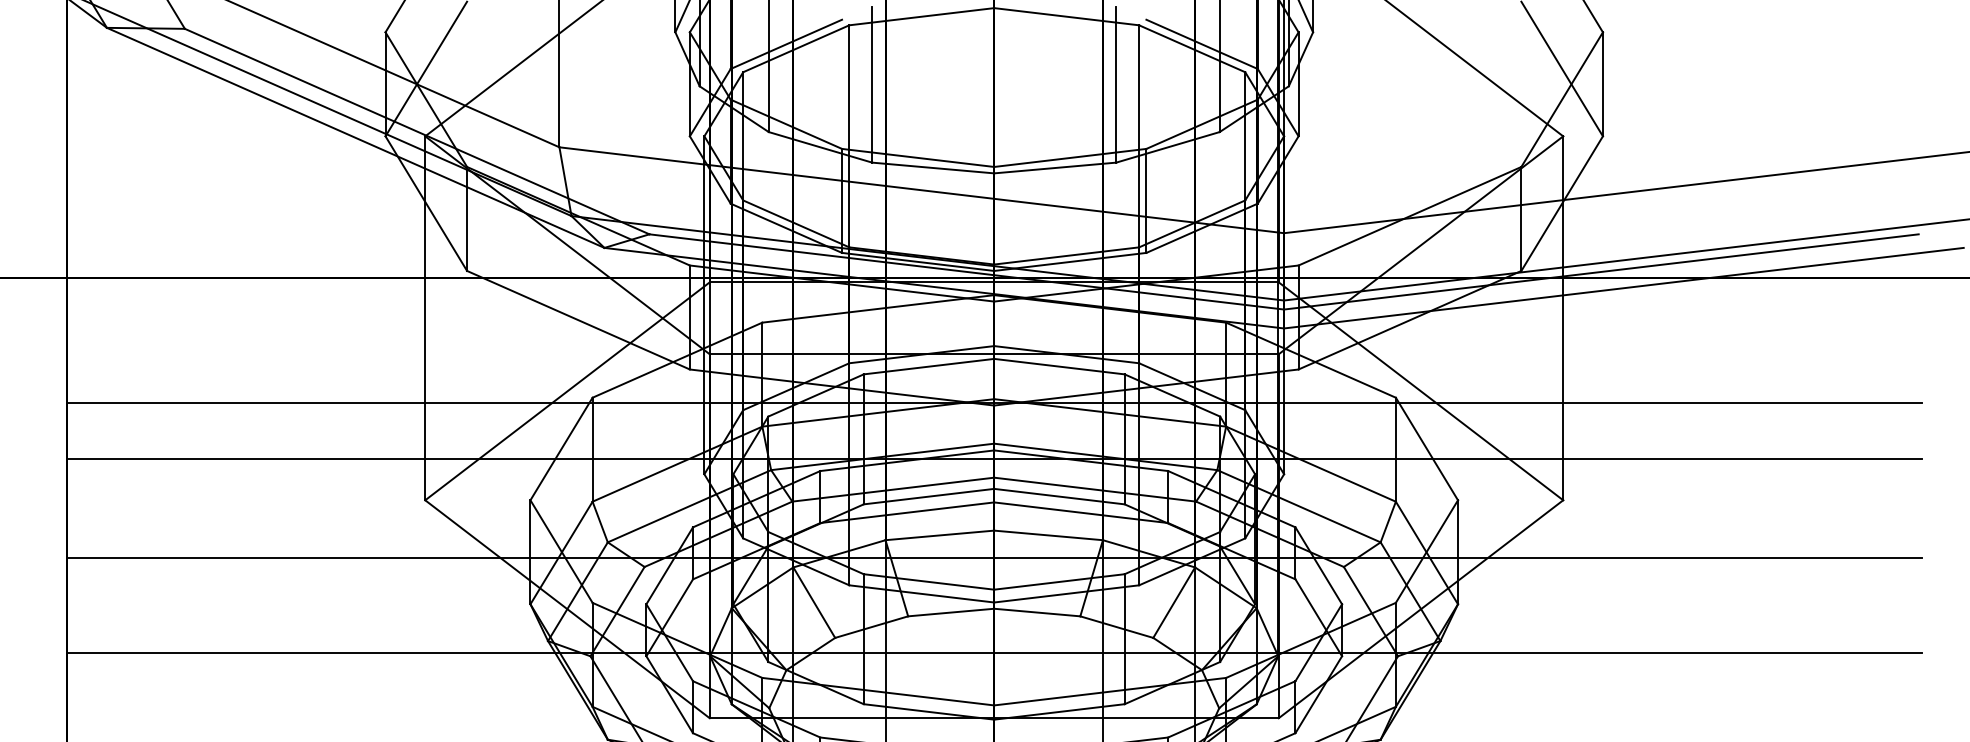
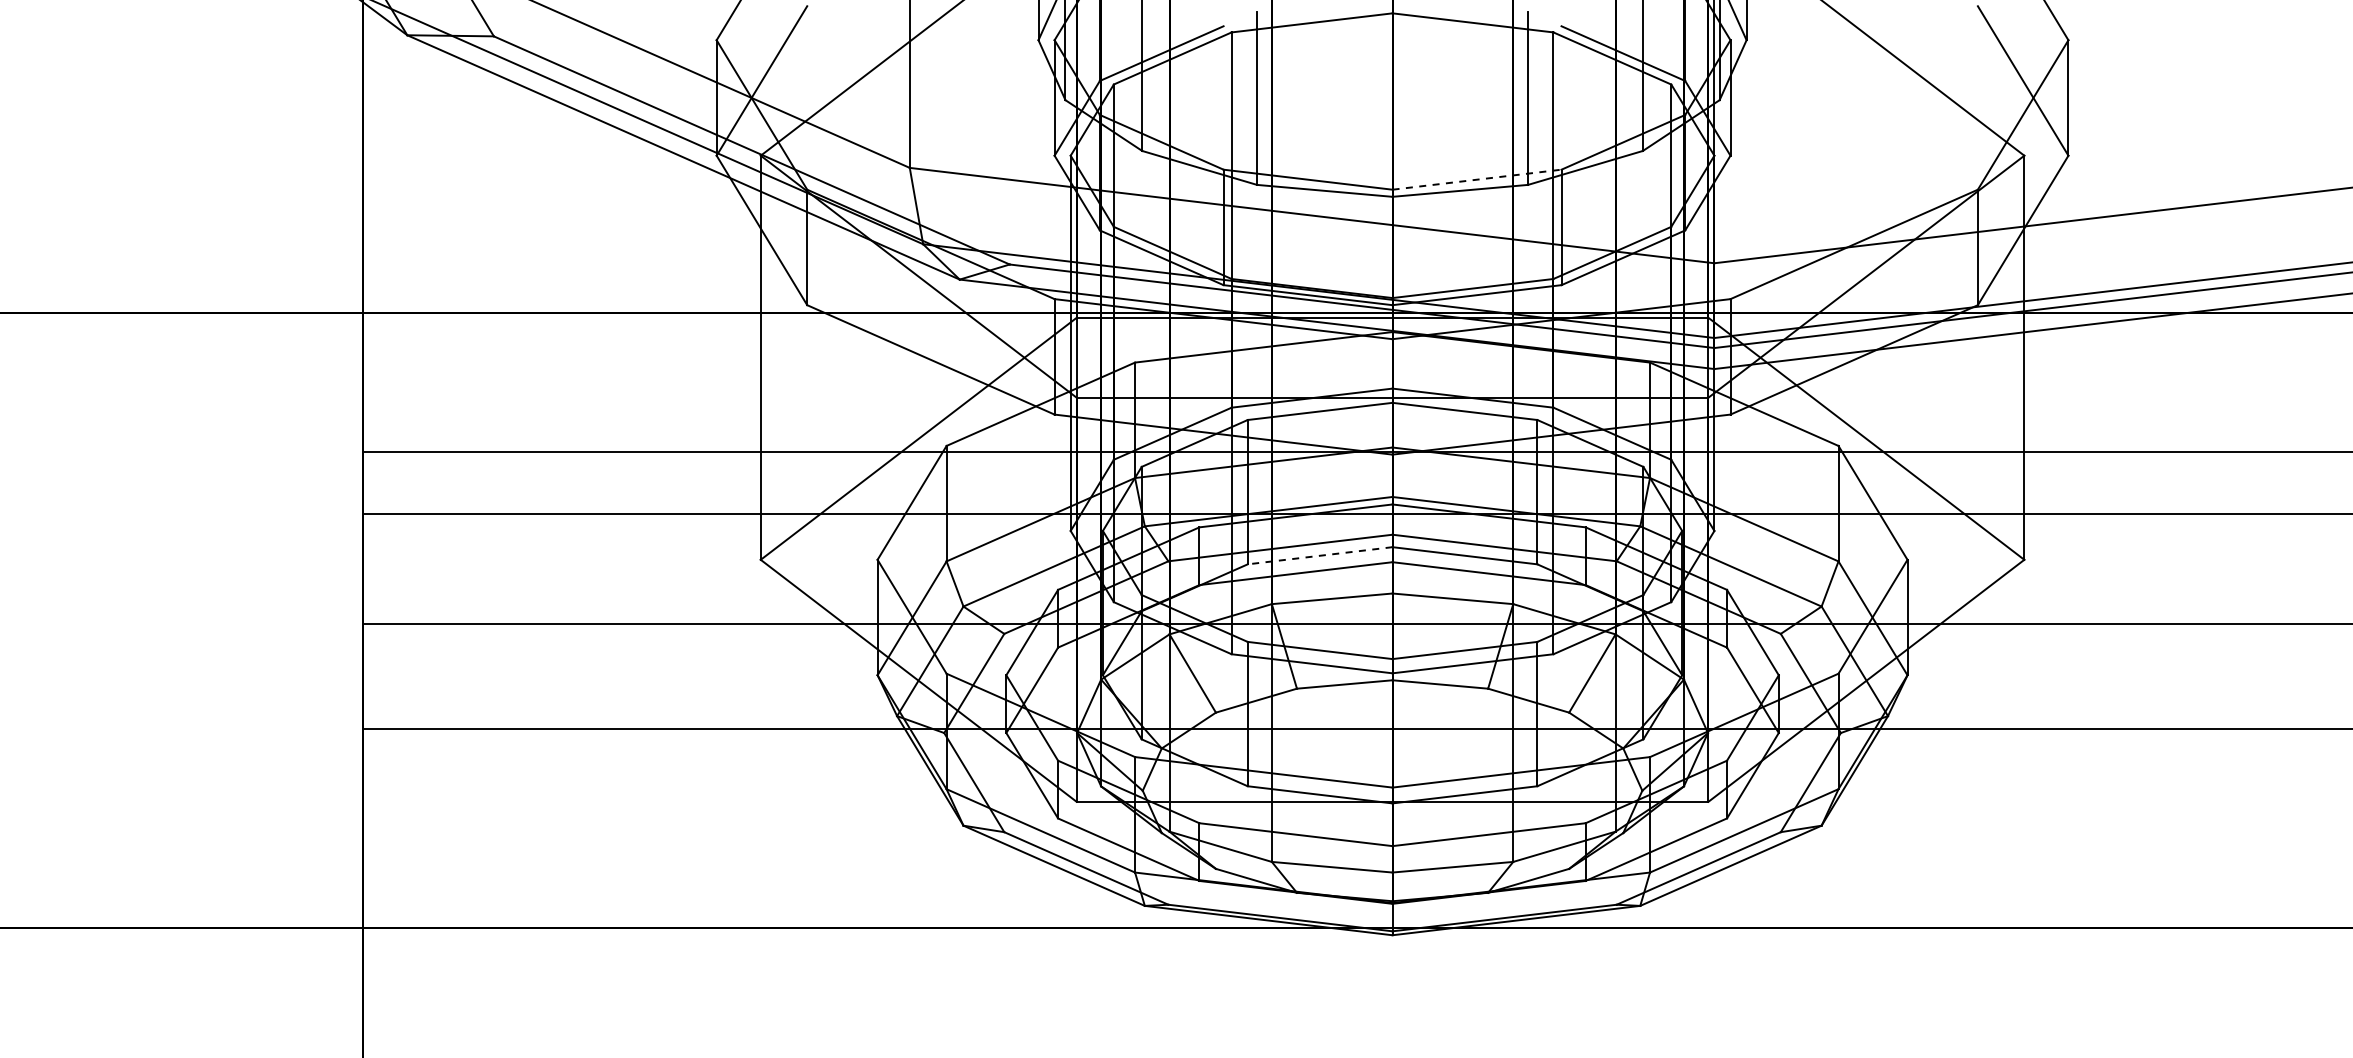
line: (1070, 157) -> (1477, 179), solid -> dashed
line: (929, 496) -> (1320, 555), solid -> dashed

